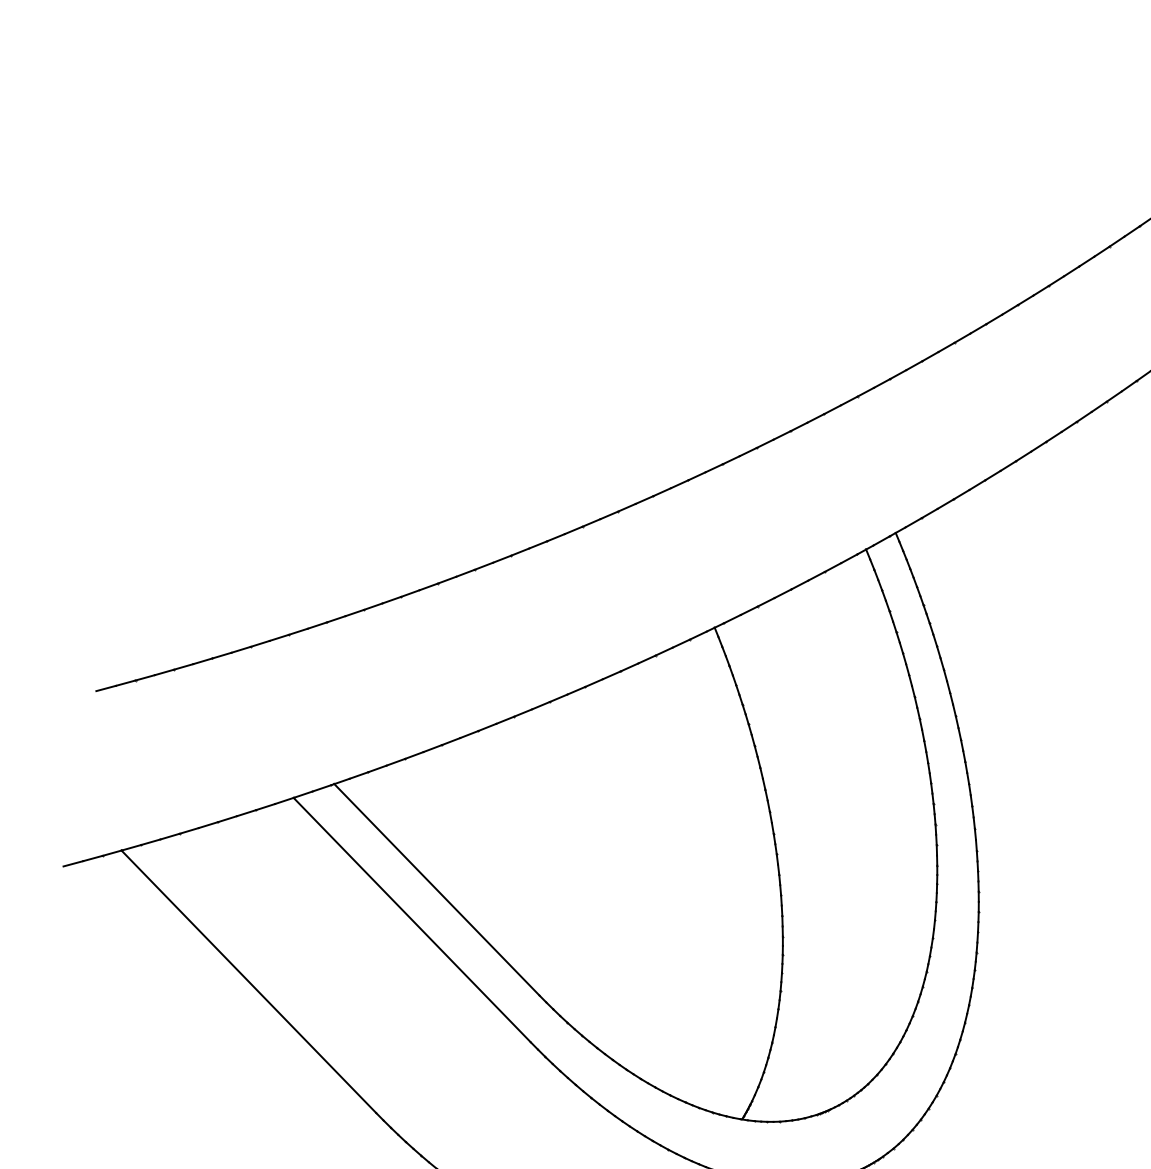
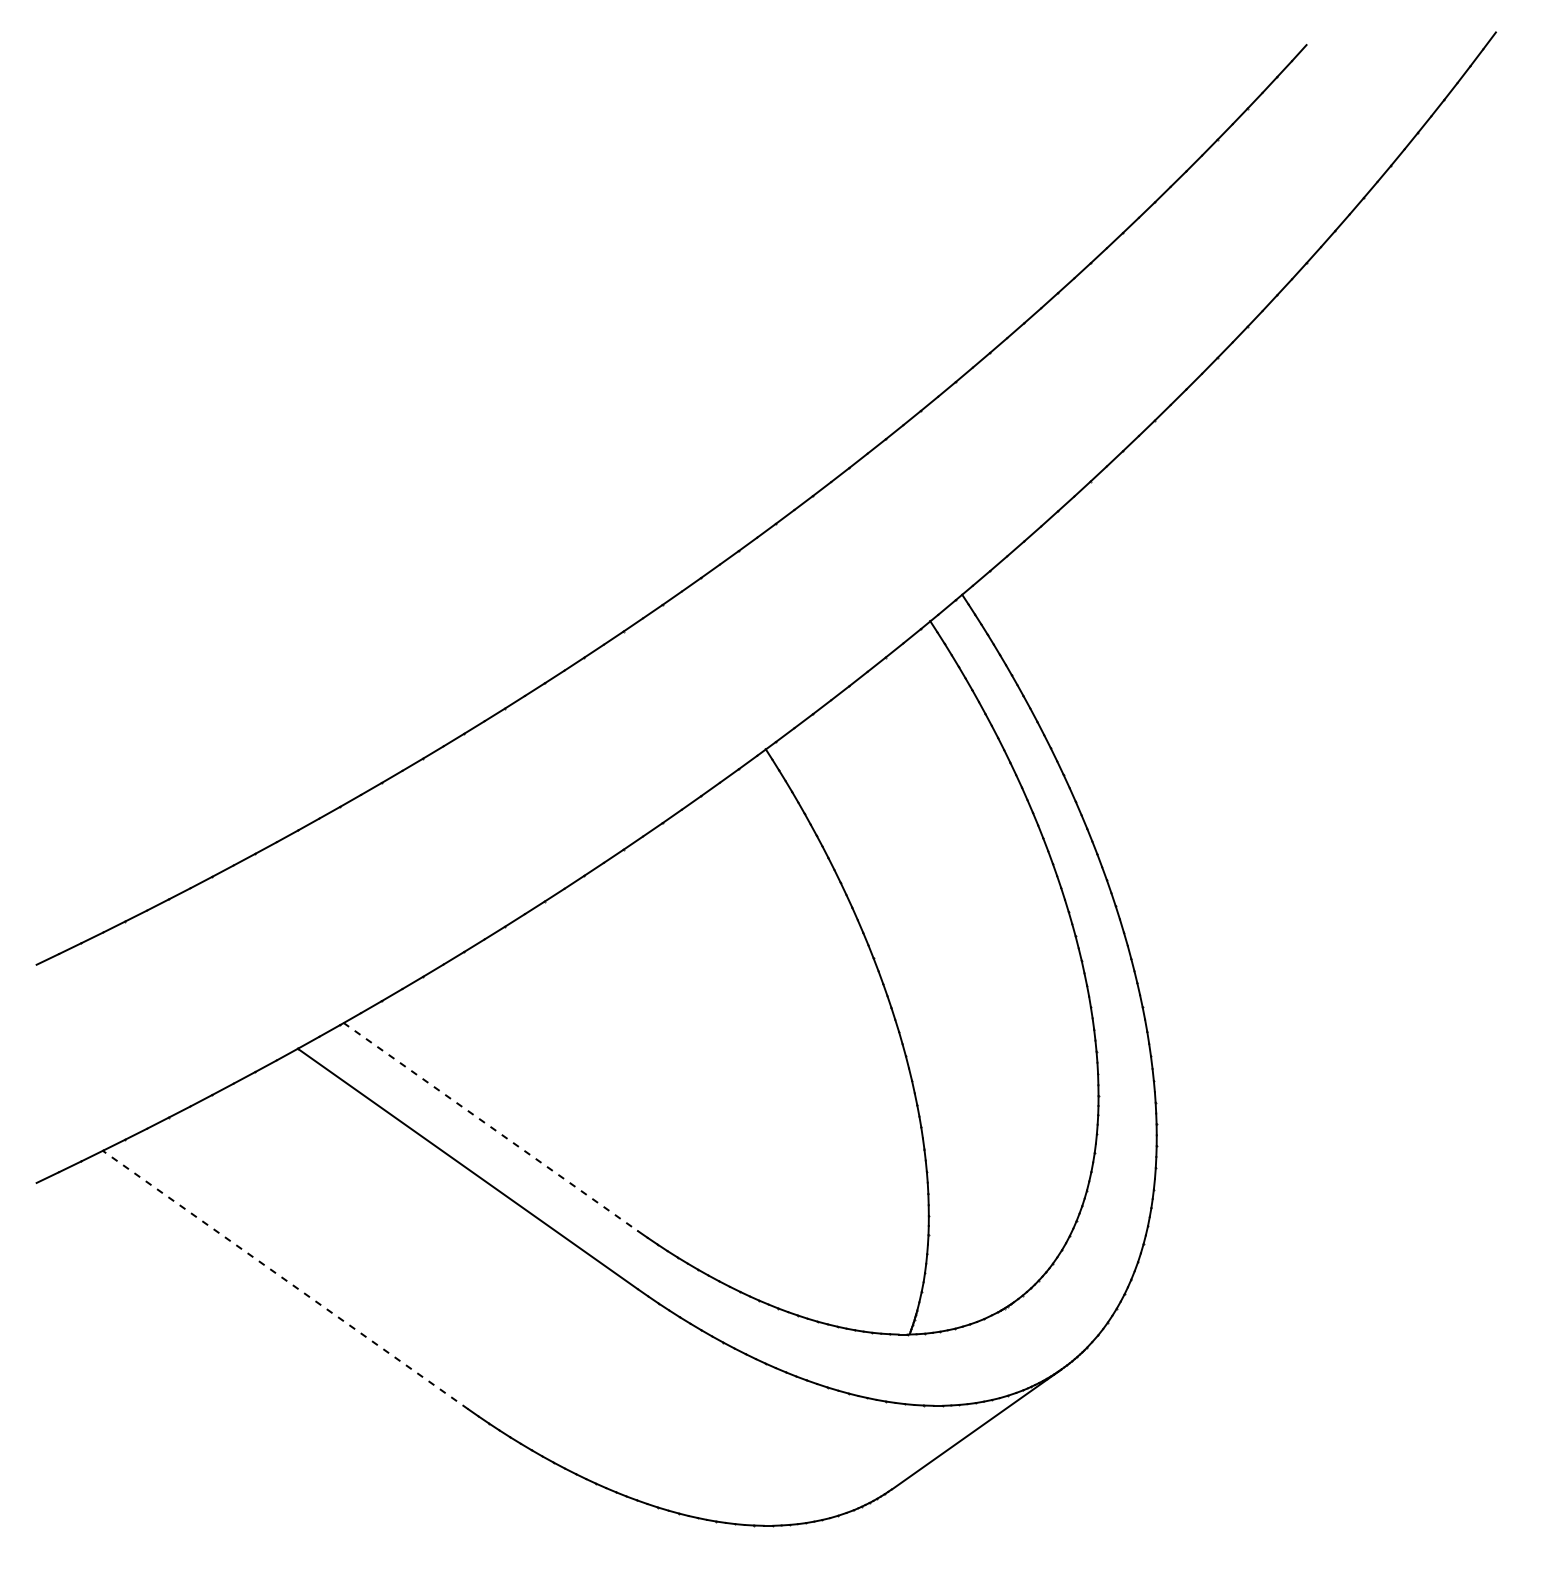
line: (437, 890) -> (491, 1127), solid -> dashed
line: (248, 981) -> (285, 1279), solid -> dashed

